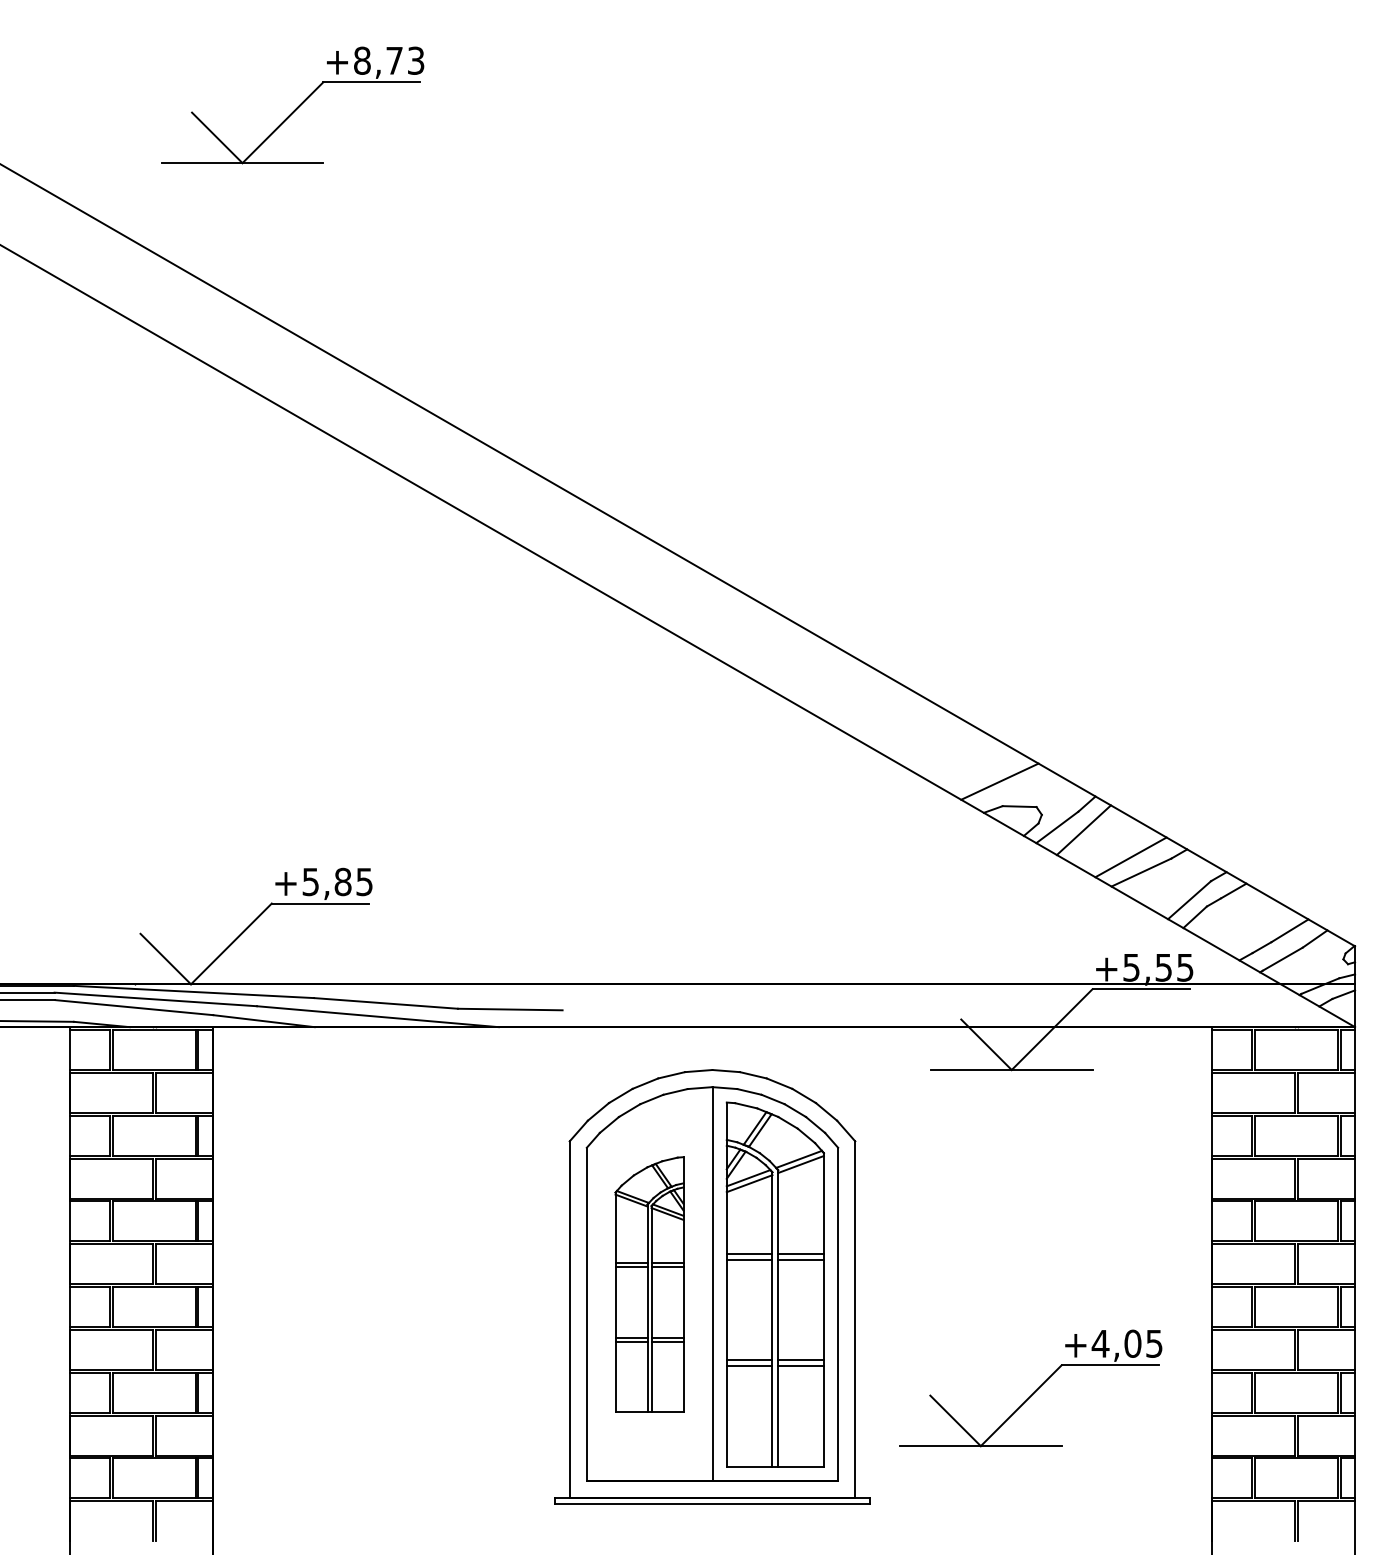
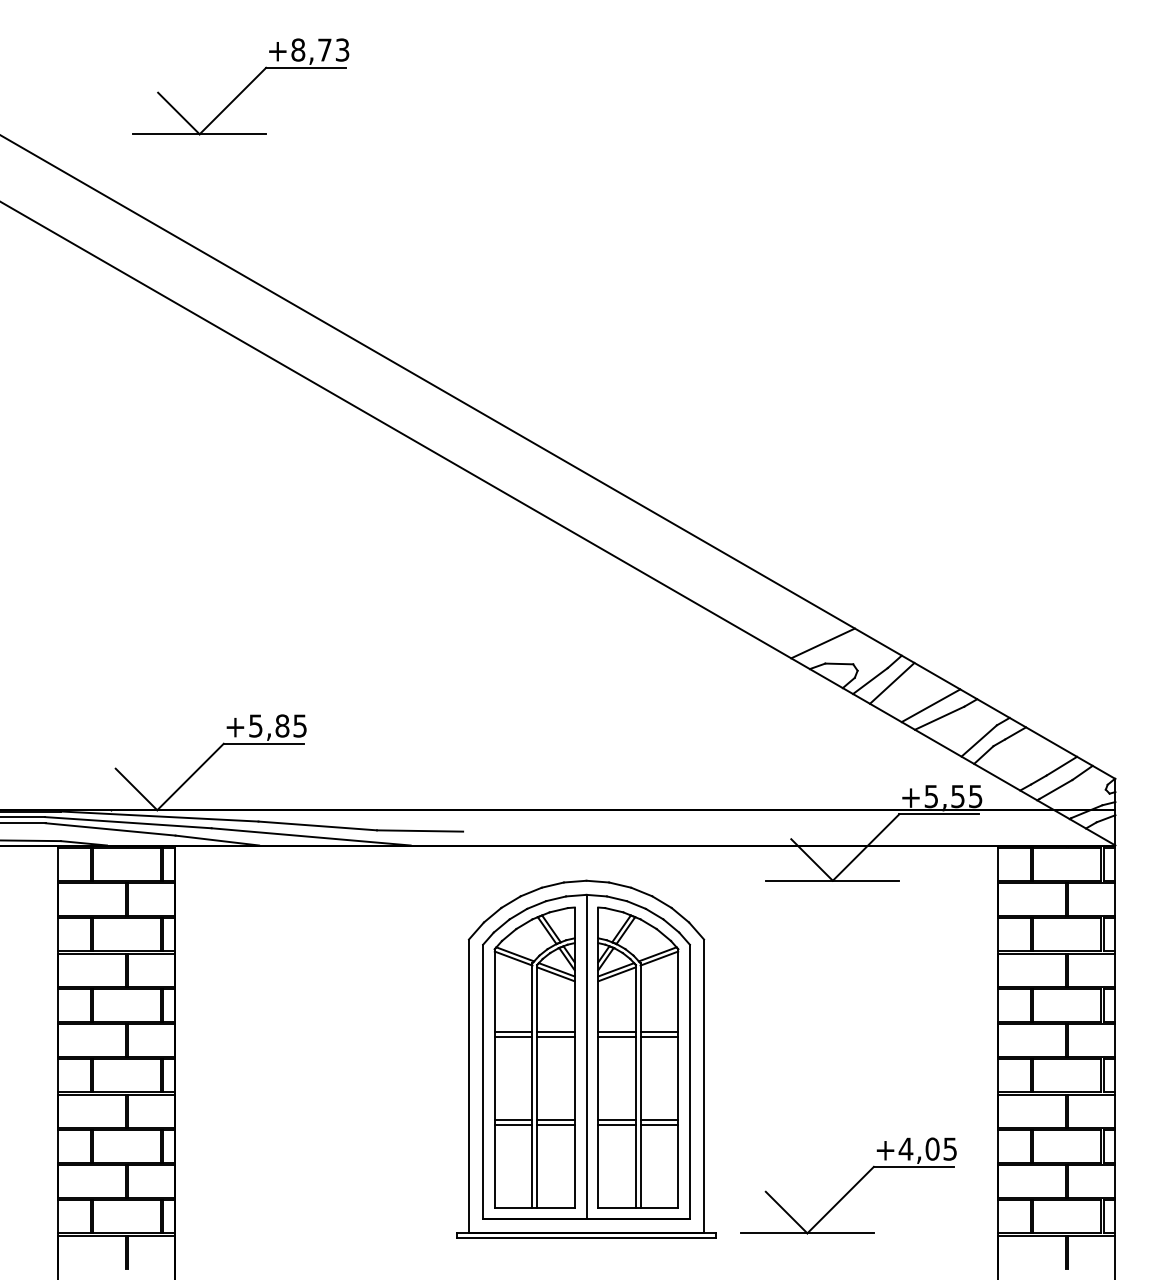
part: (649, 1284) -> (534, 1057), size x1.43
part: (1030, 1387) -> (848, 1185), moved

